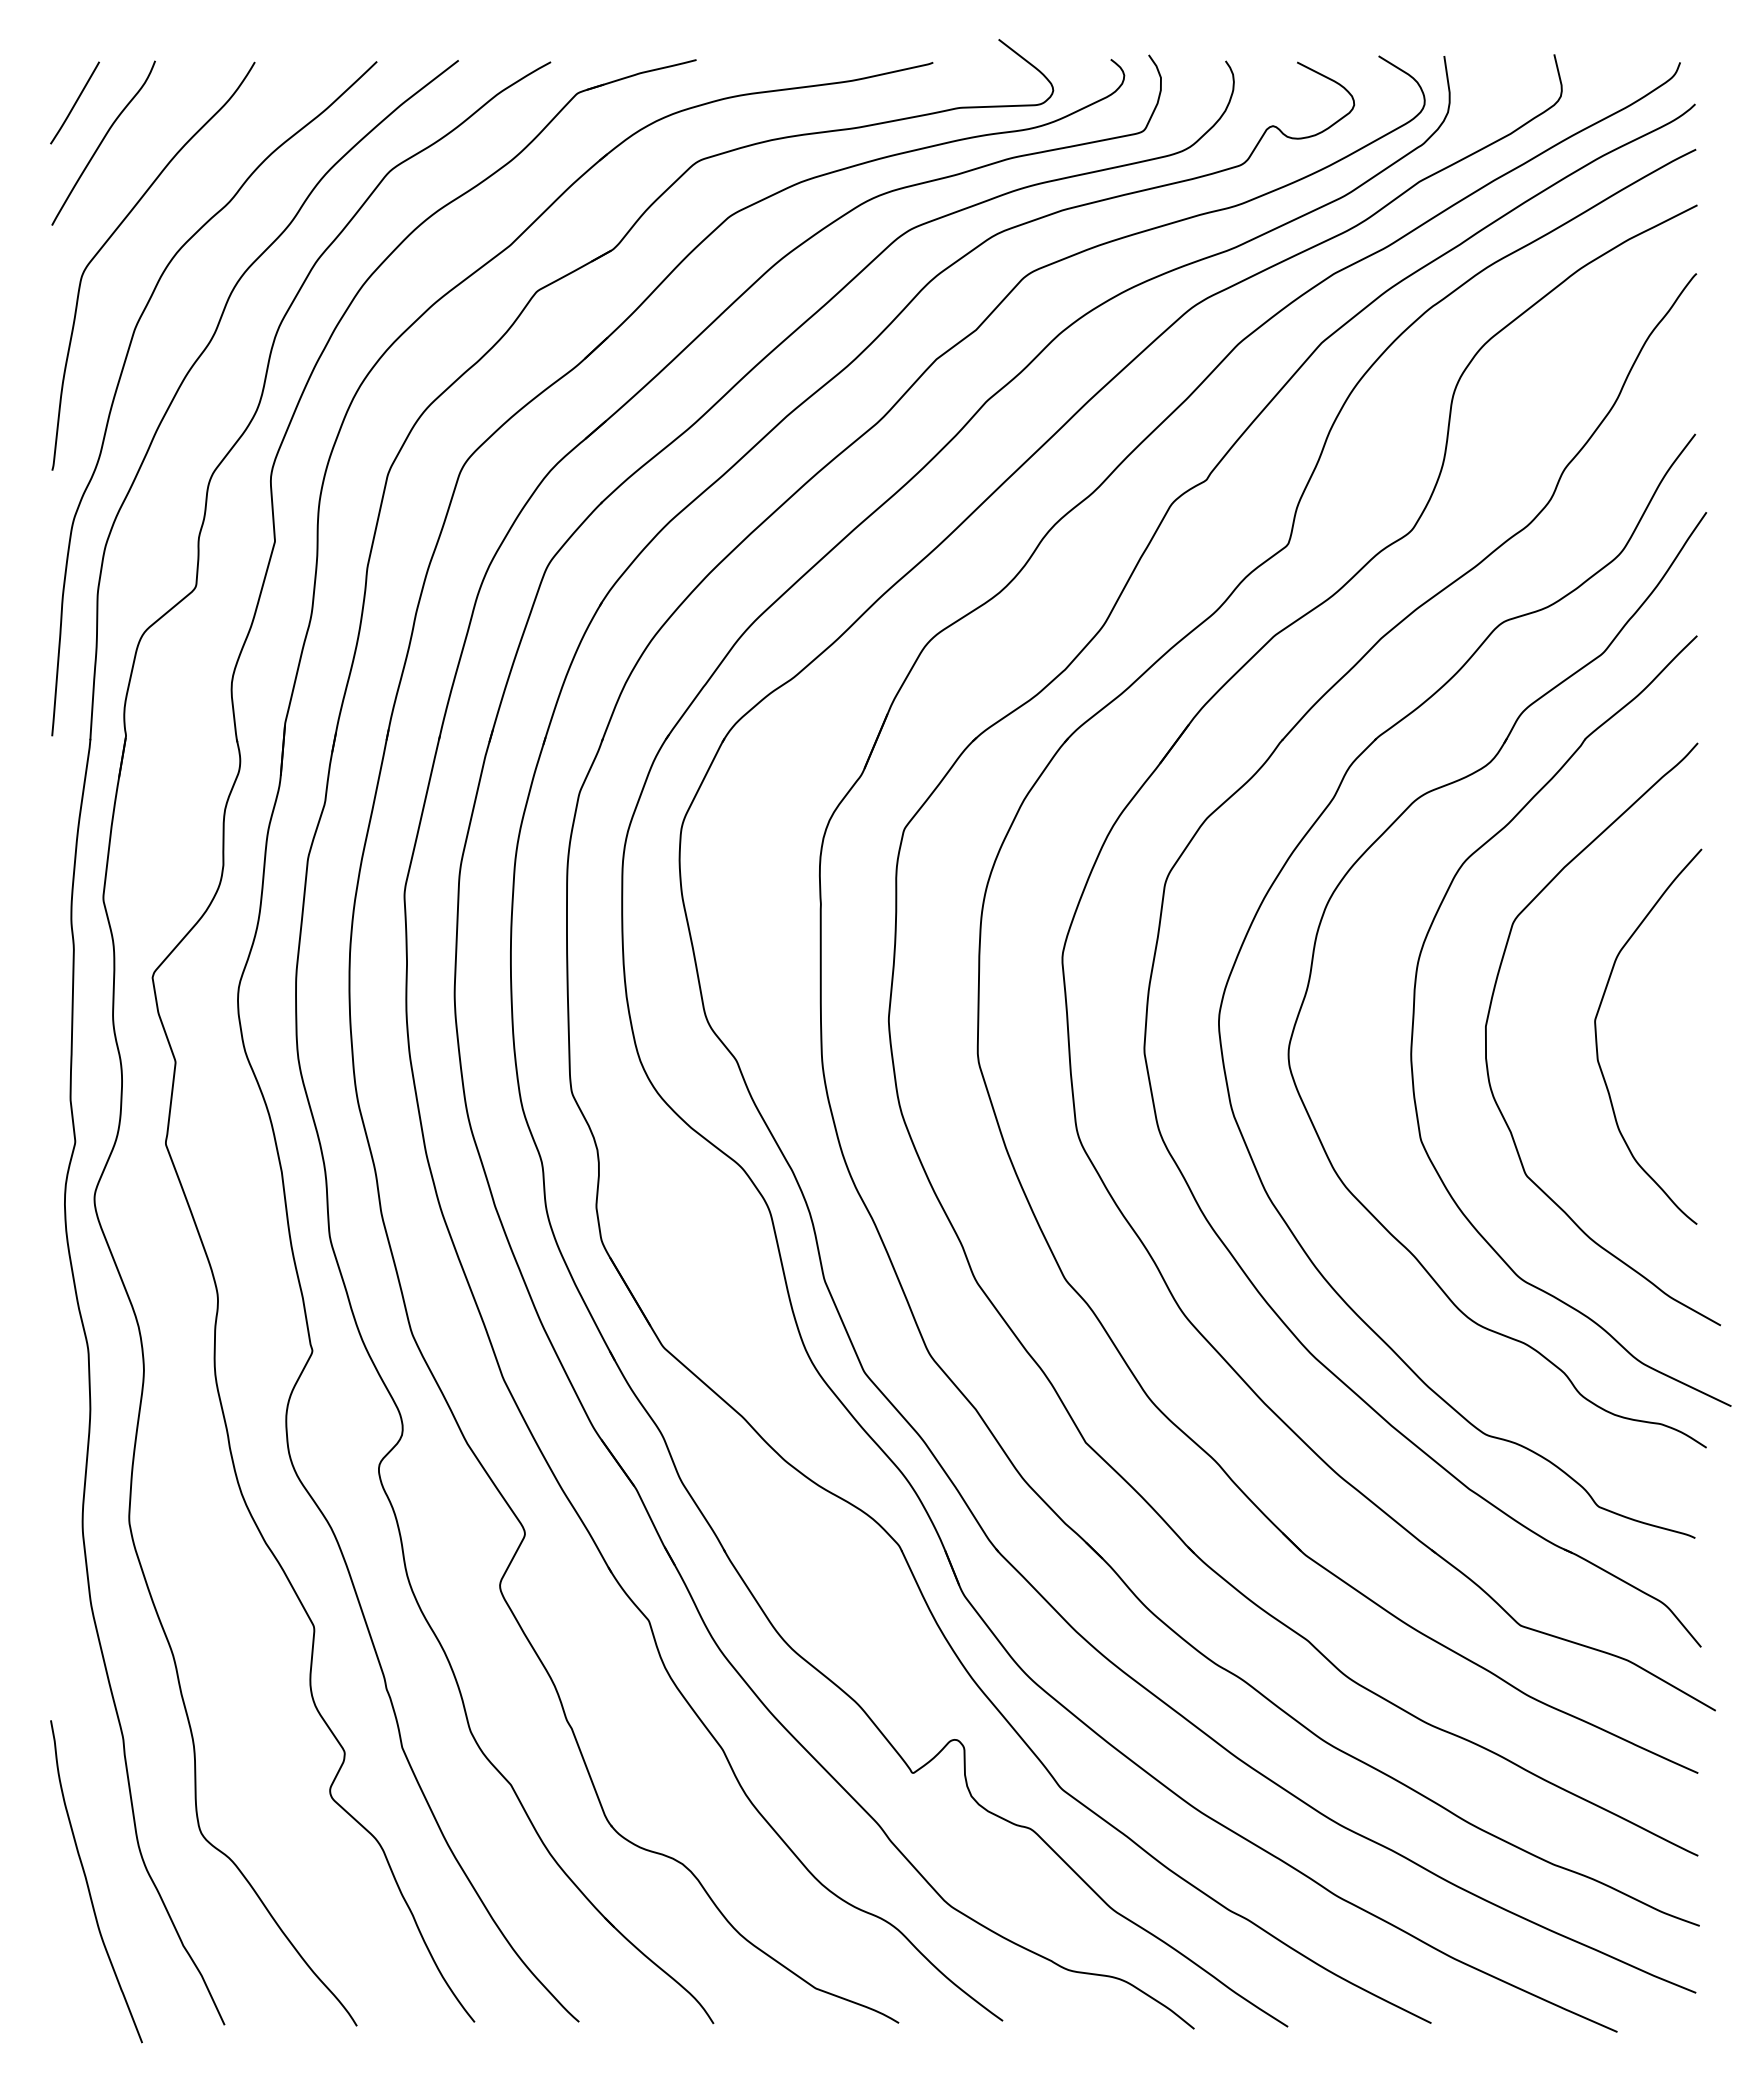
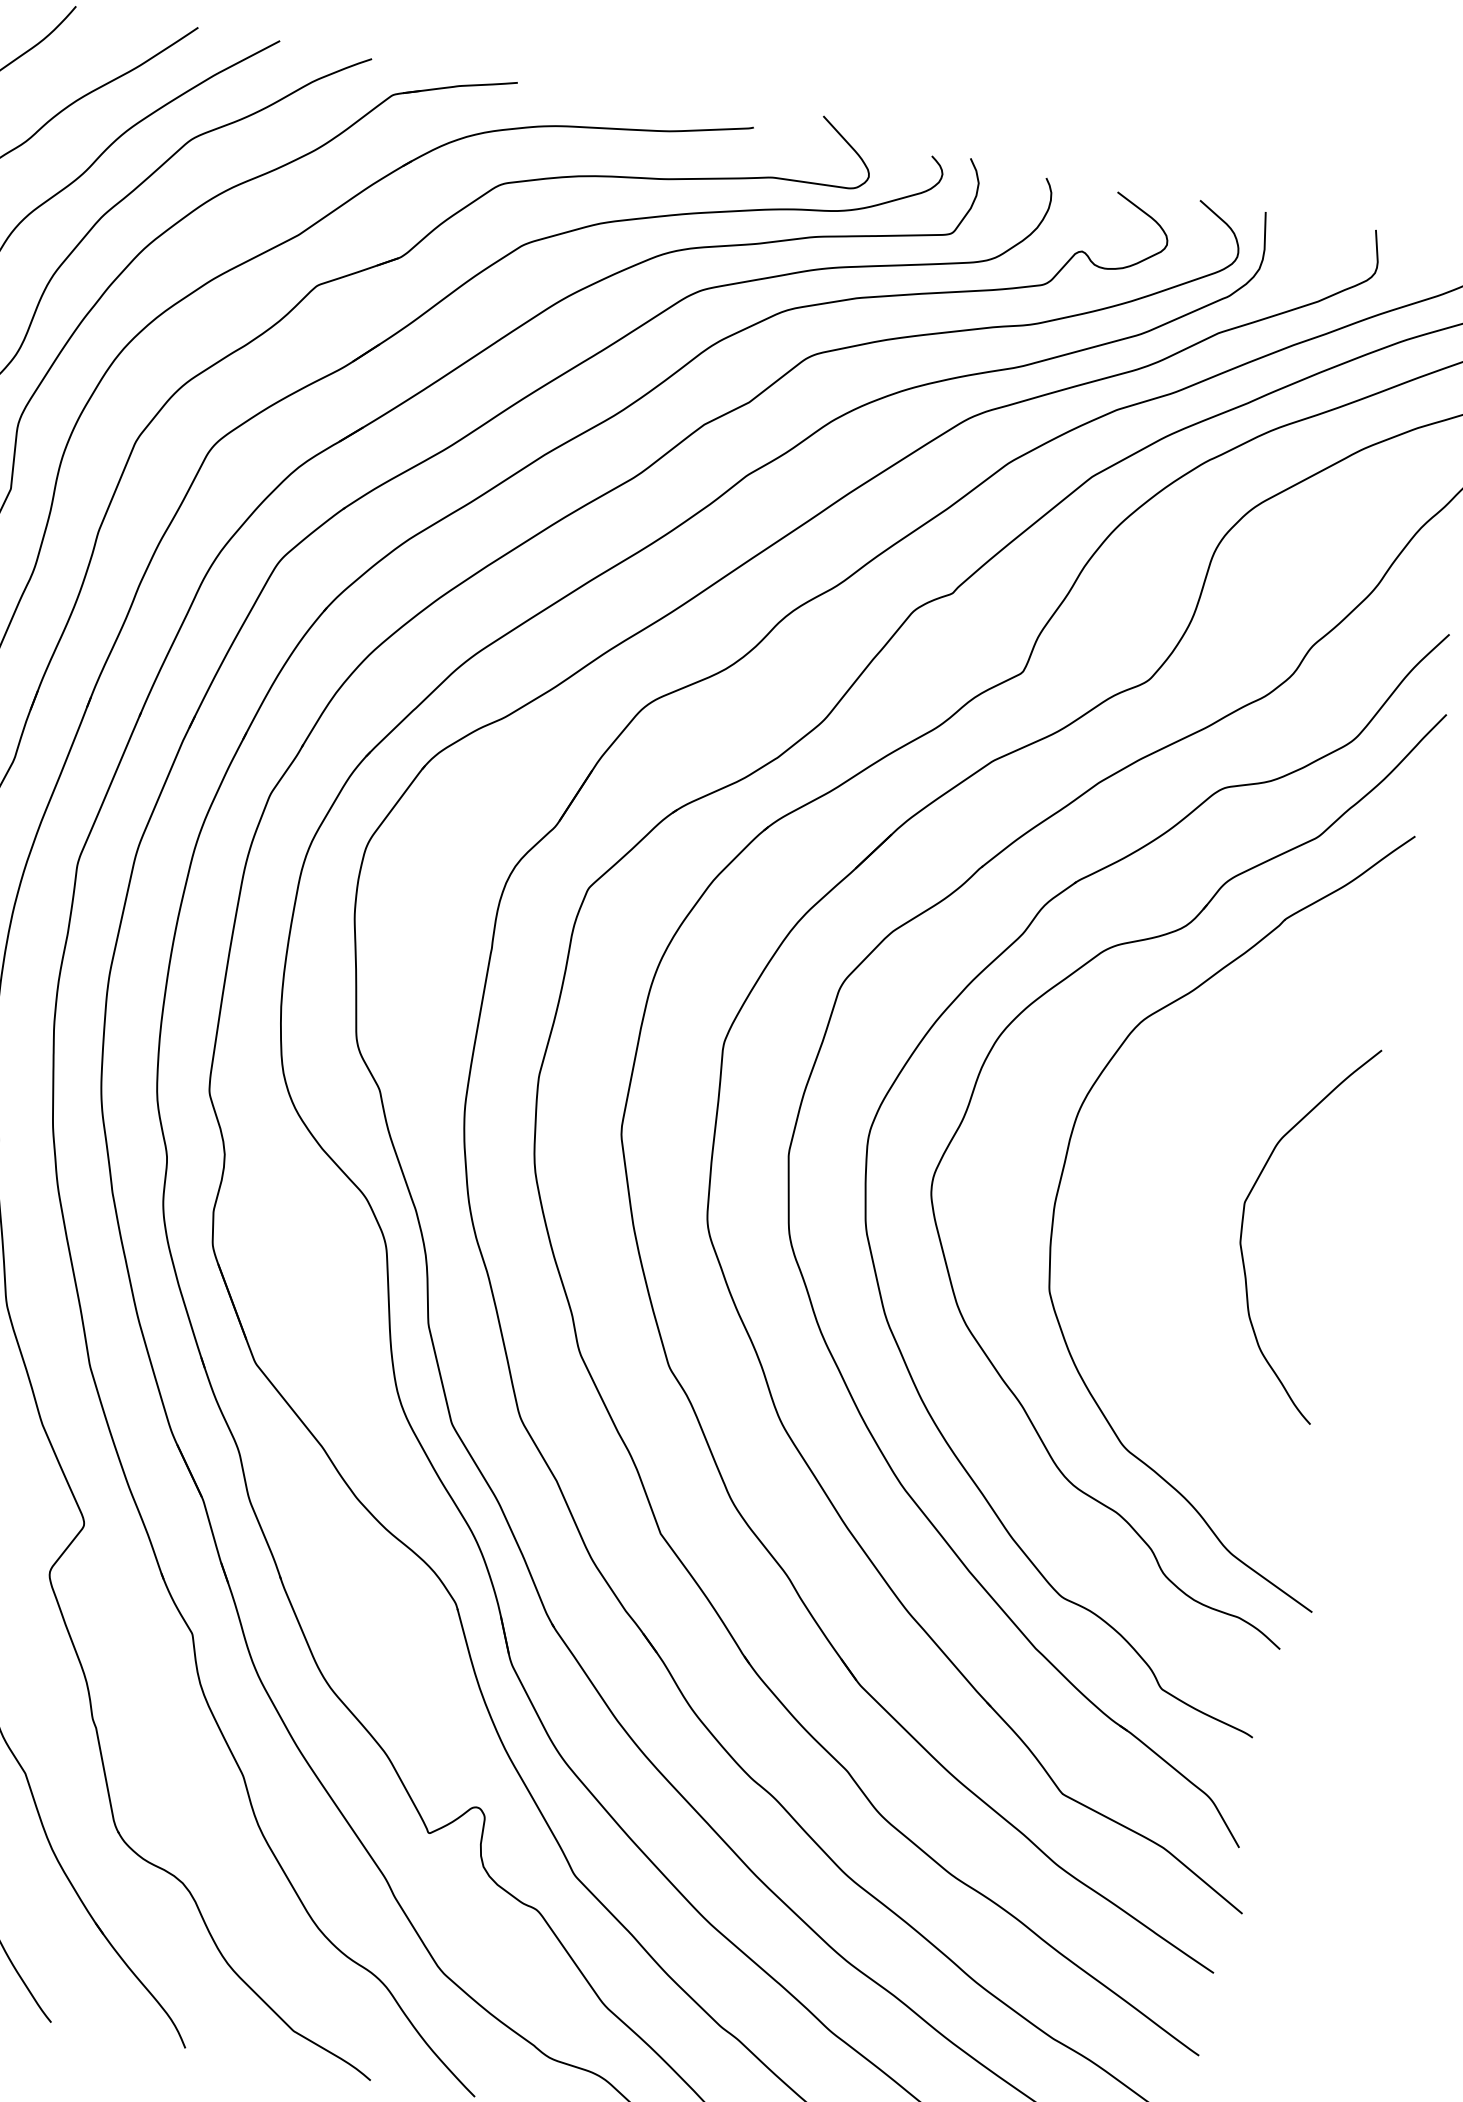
curve: (1491, 1006) -> (1143, 1170), removed

